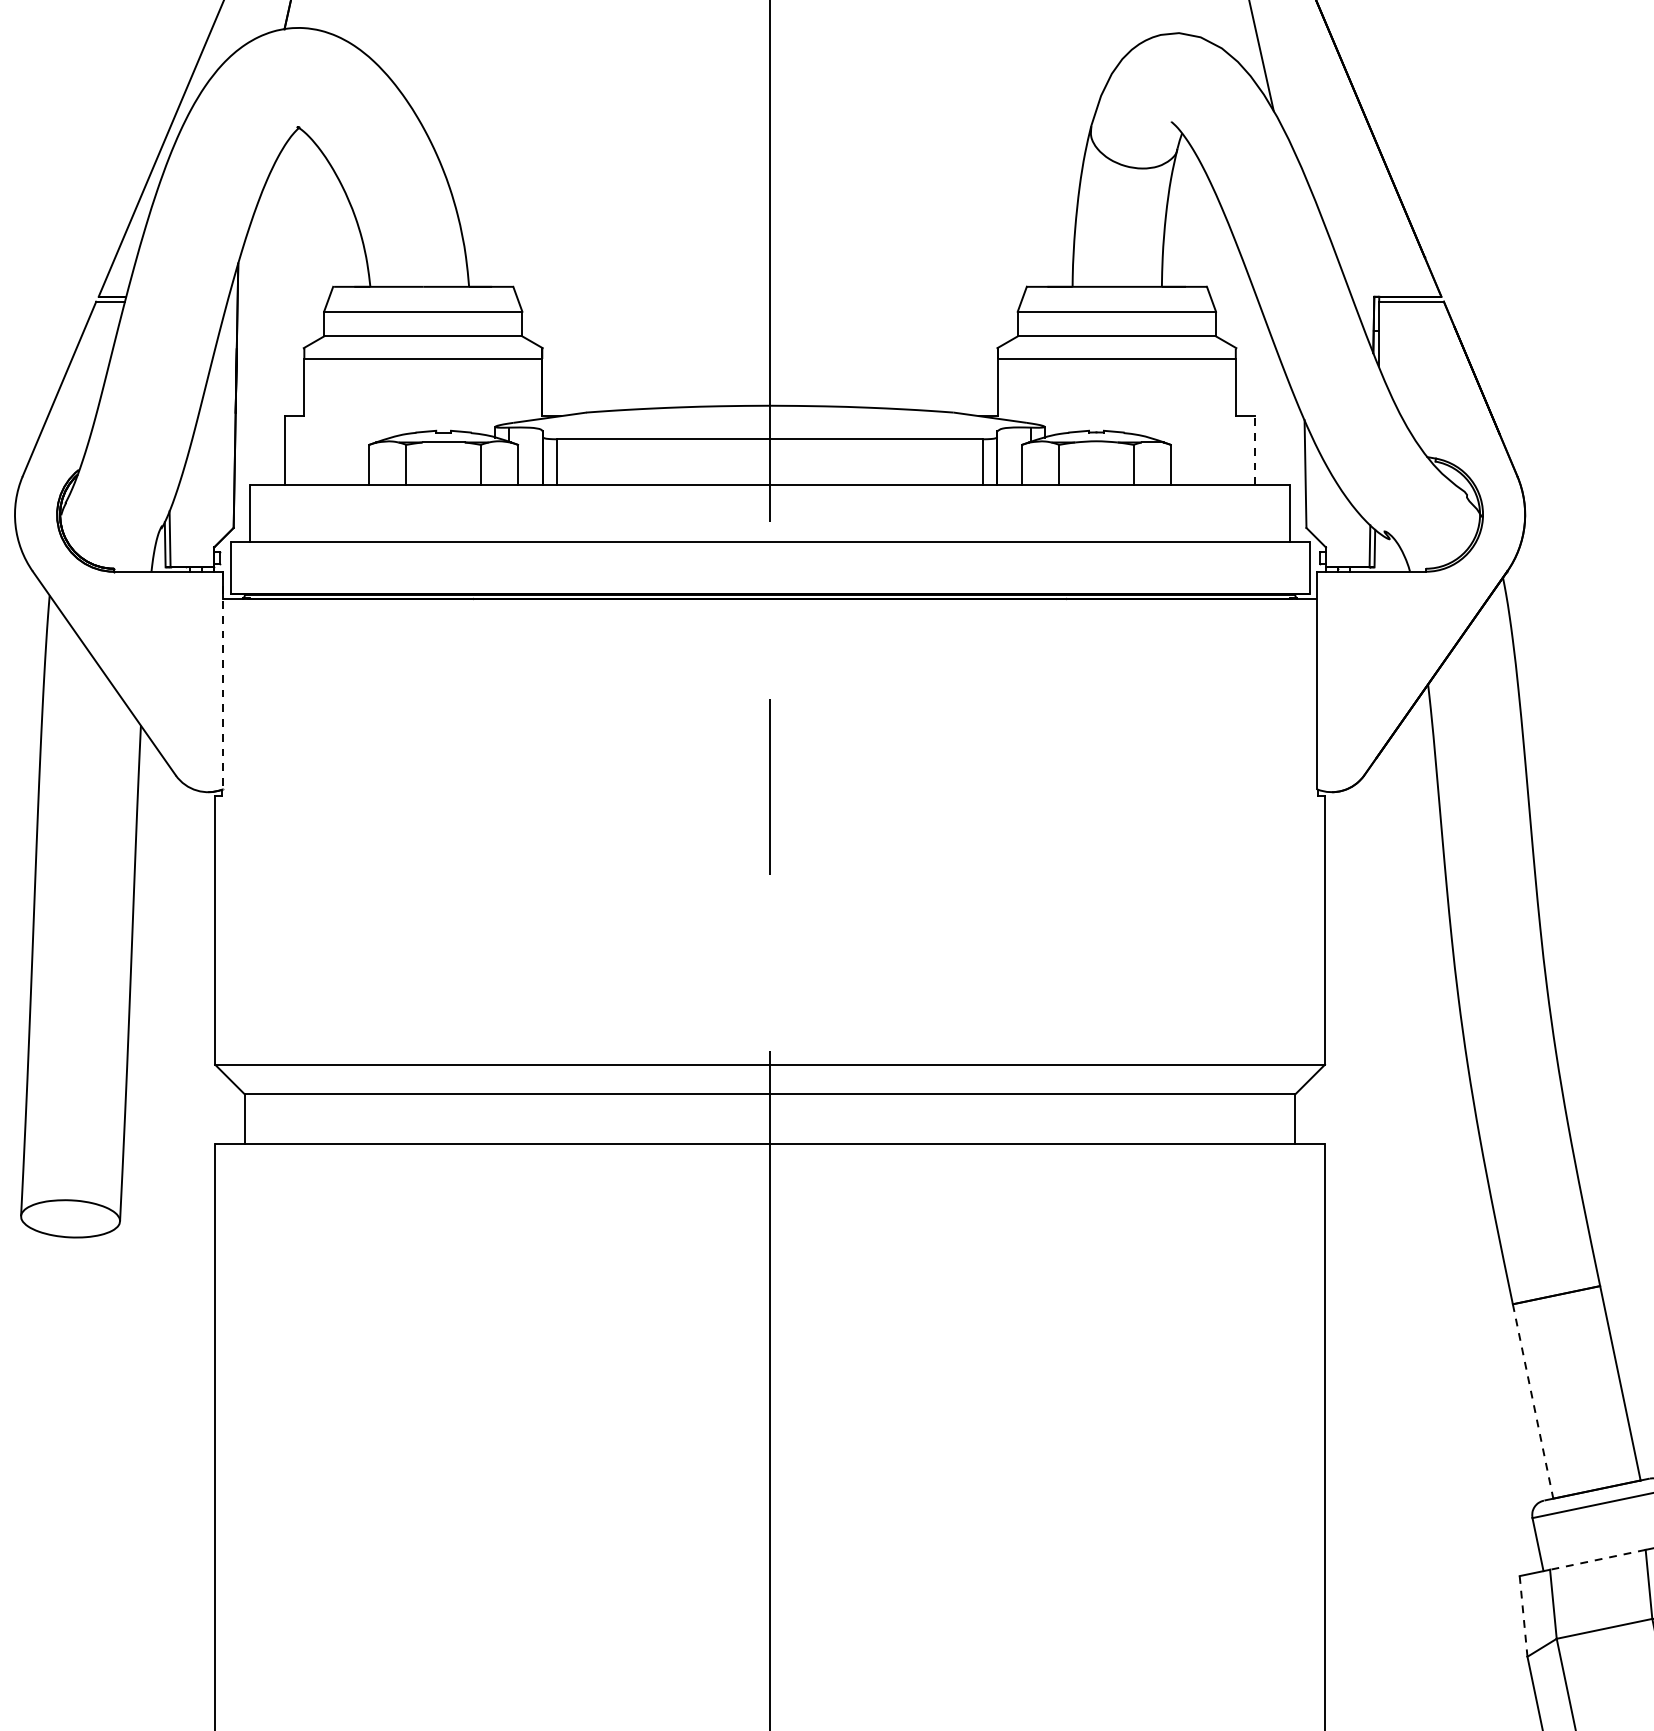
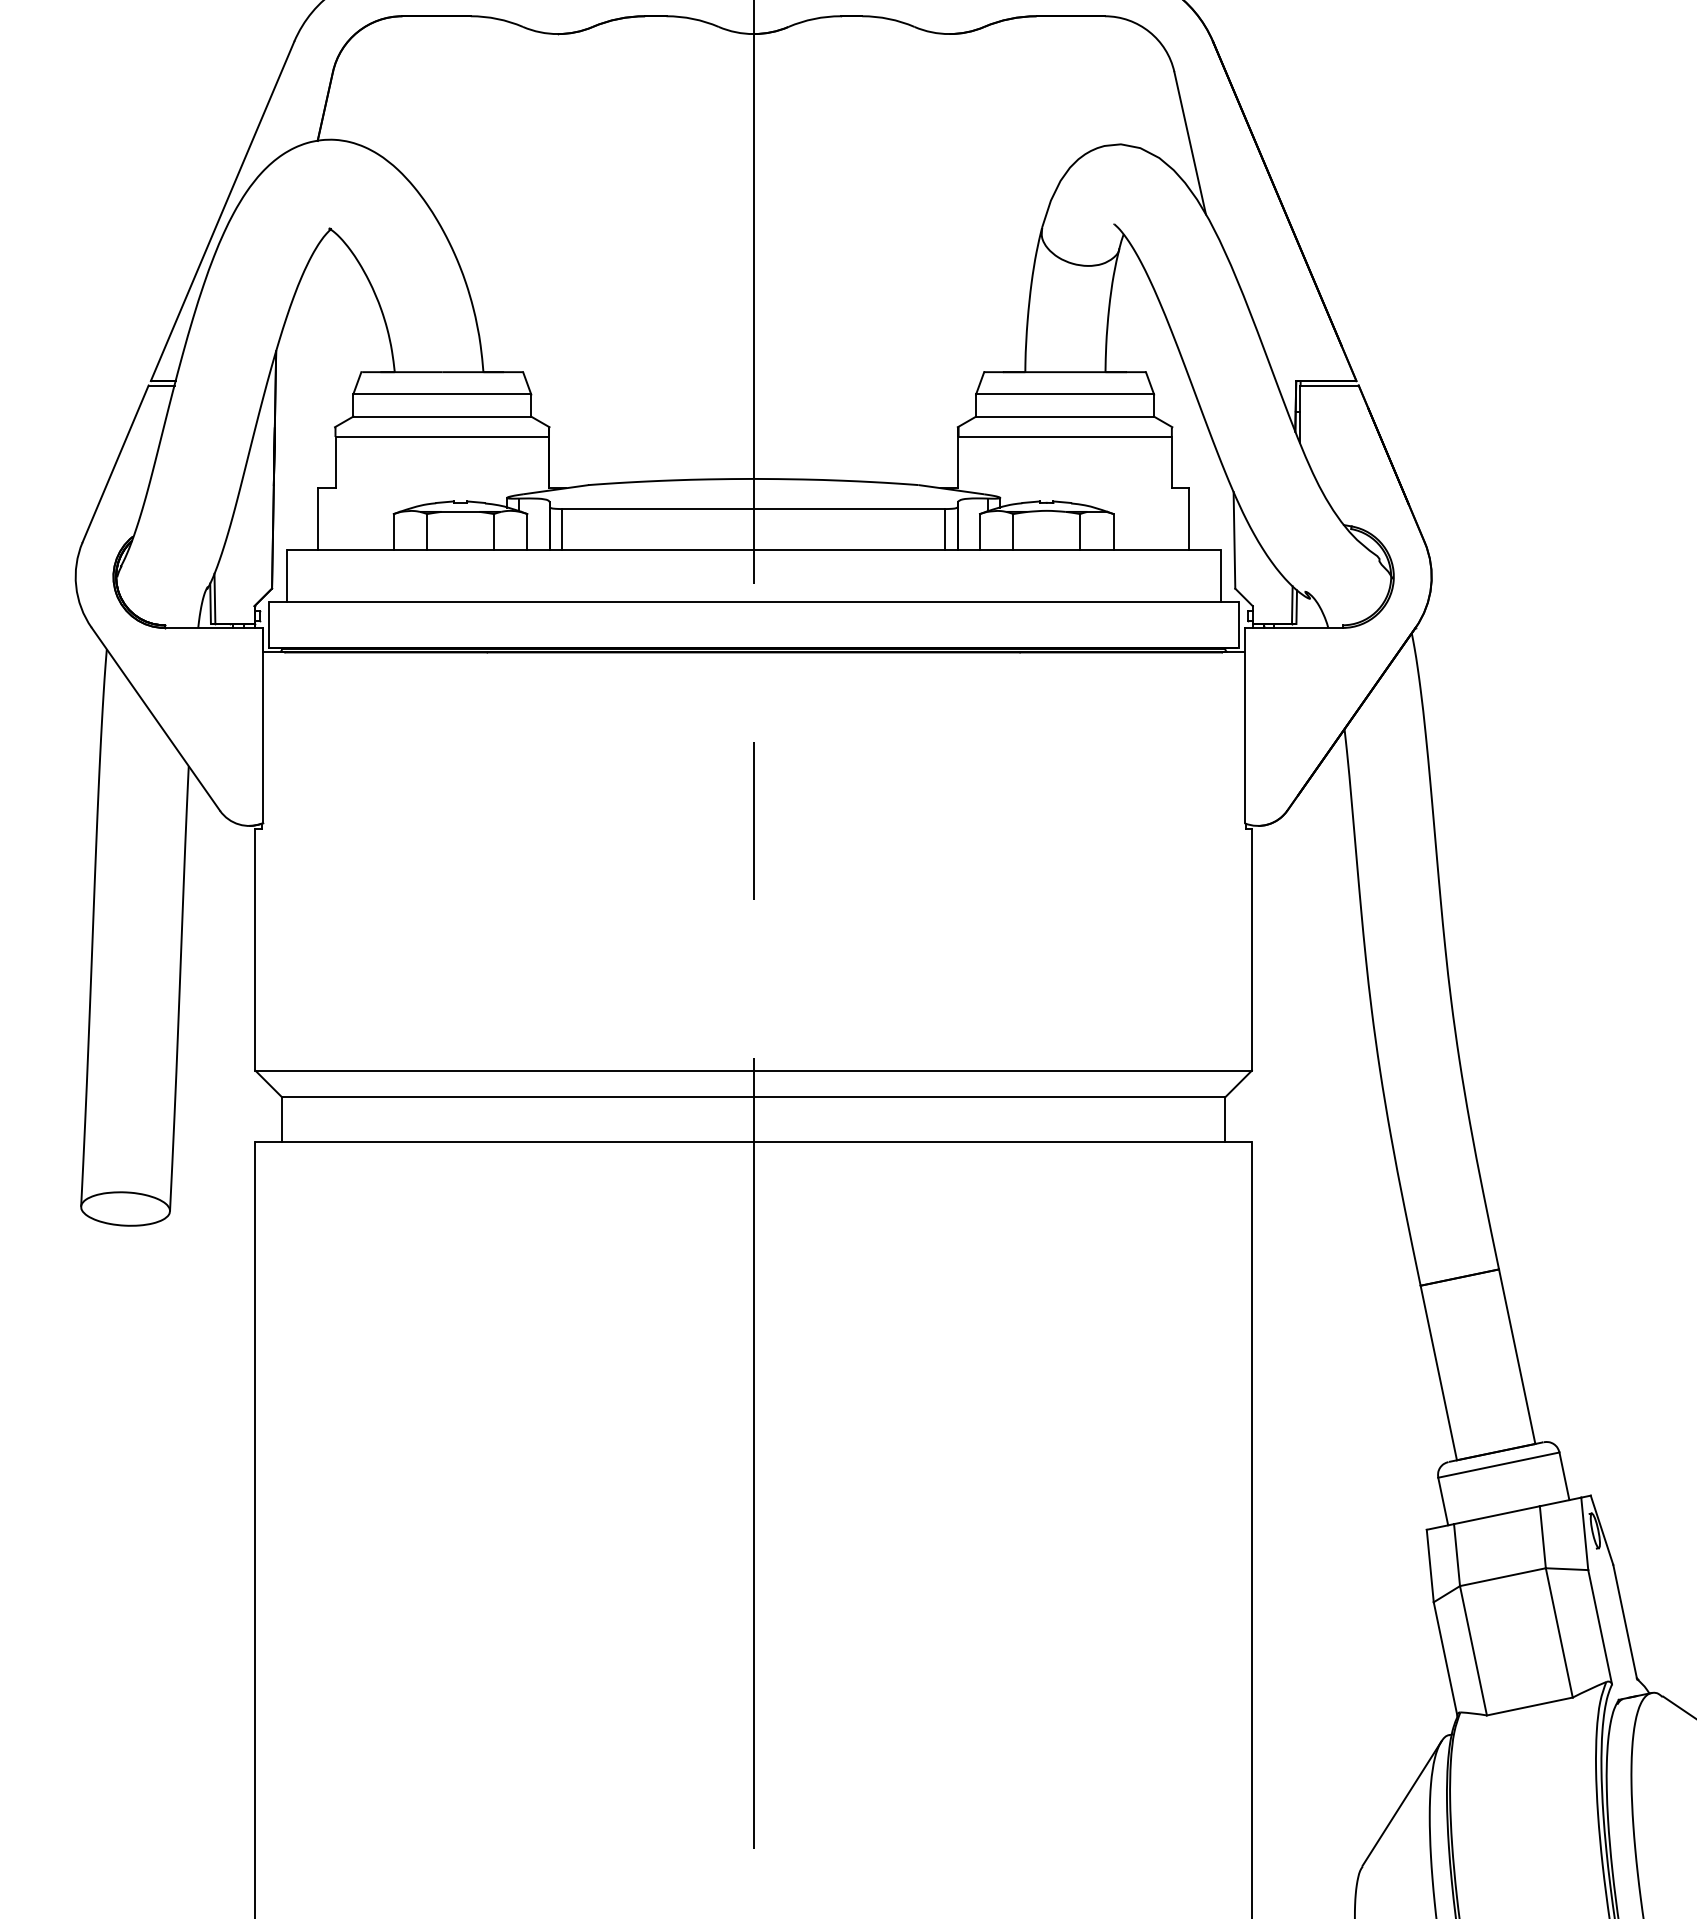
line: (1255, 449) -> (1189, 518), dashed -> solid
line: (223, 680) -> (262, 725), dashed -> solid
line: (1532, 1402) -> (1438, 1373), dashed -> solid
line: (1597, 1560) -> (1496, 1515), dashed -> solid
line: (1523, 1616) -> (1430, 1566), dashed -> solid

